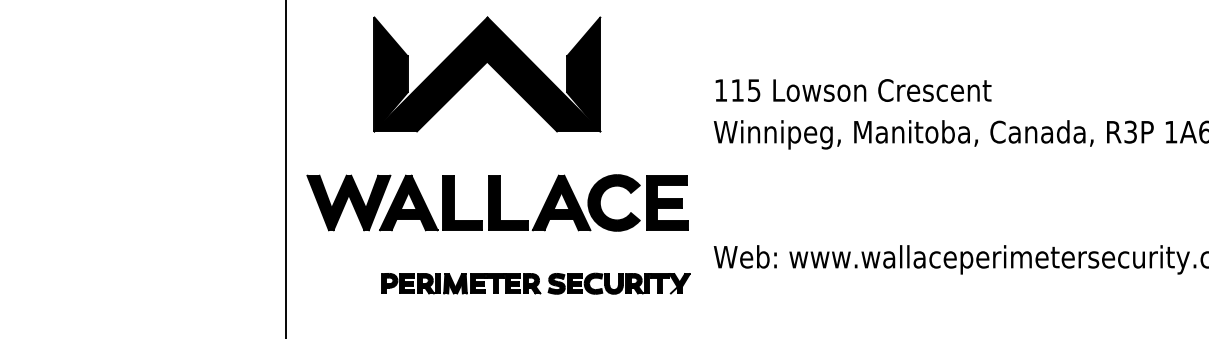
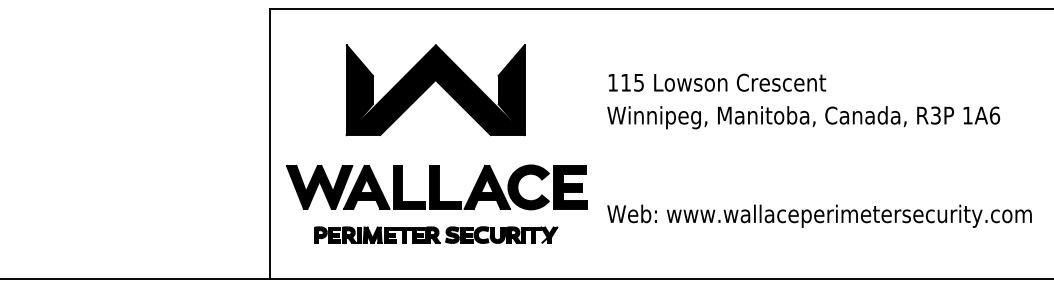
part: (481, 68) -> (431, 85), moved
part: (497, 203) -> (436, 187), moved
part: (536, 283) -> (436, 234), moved

